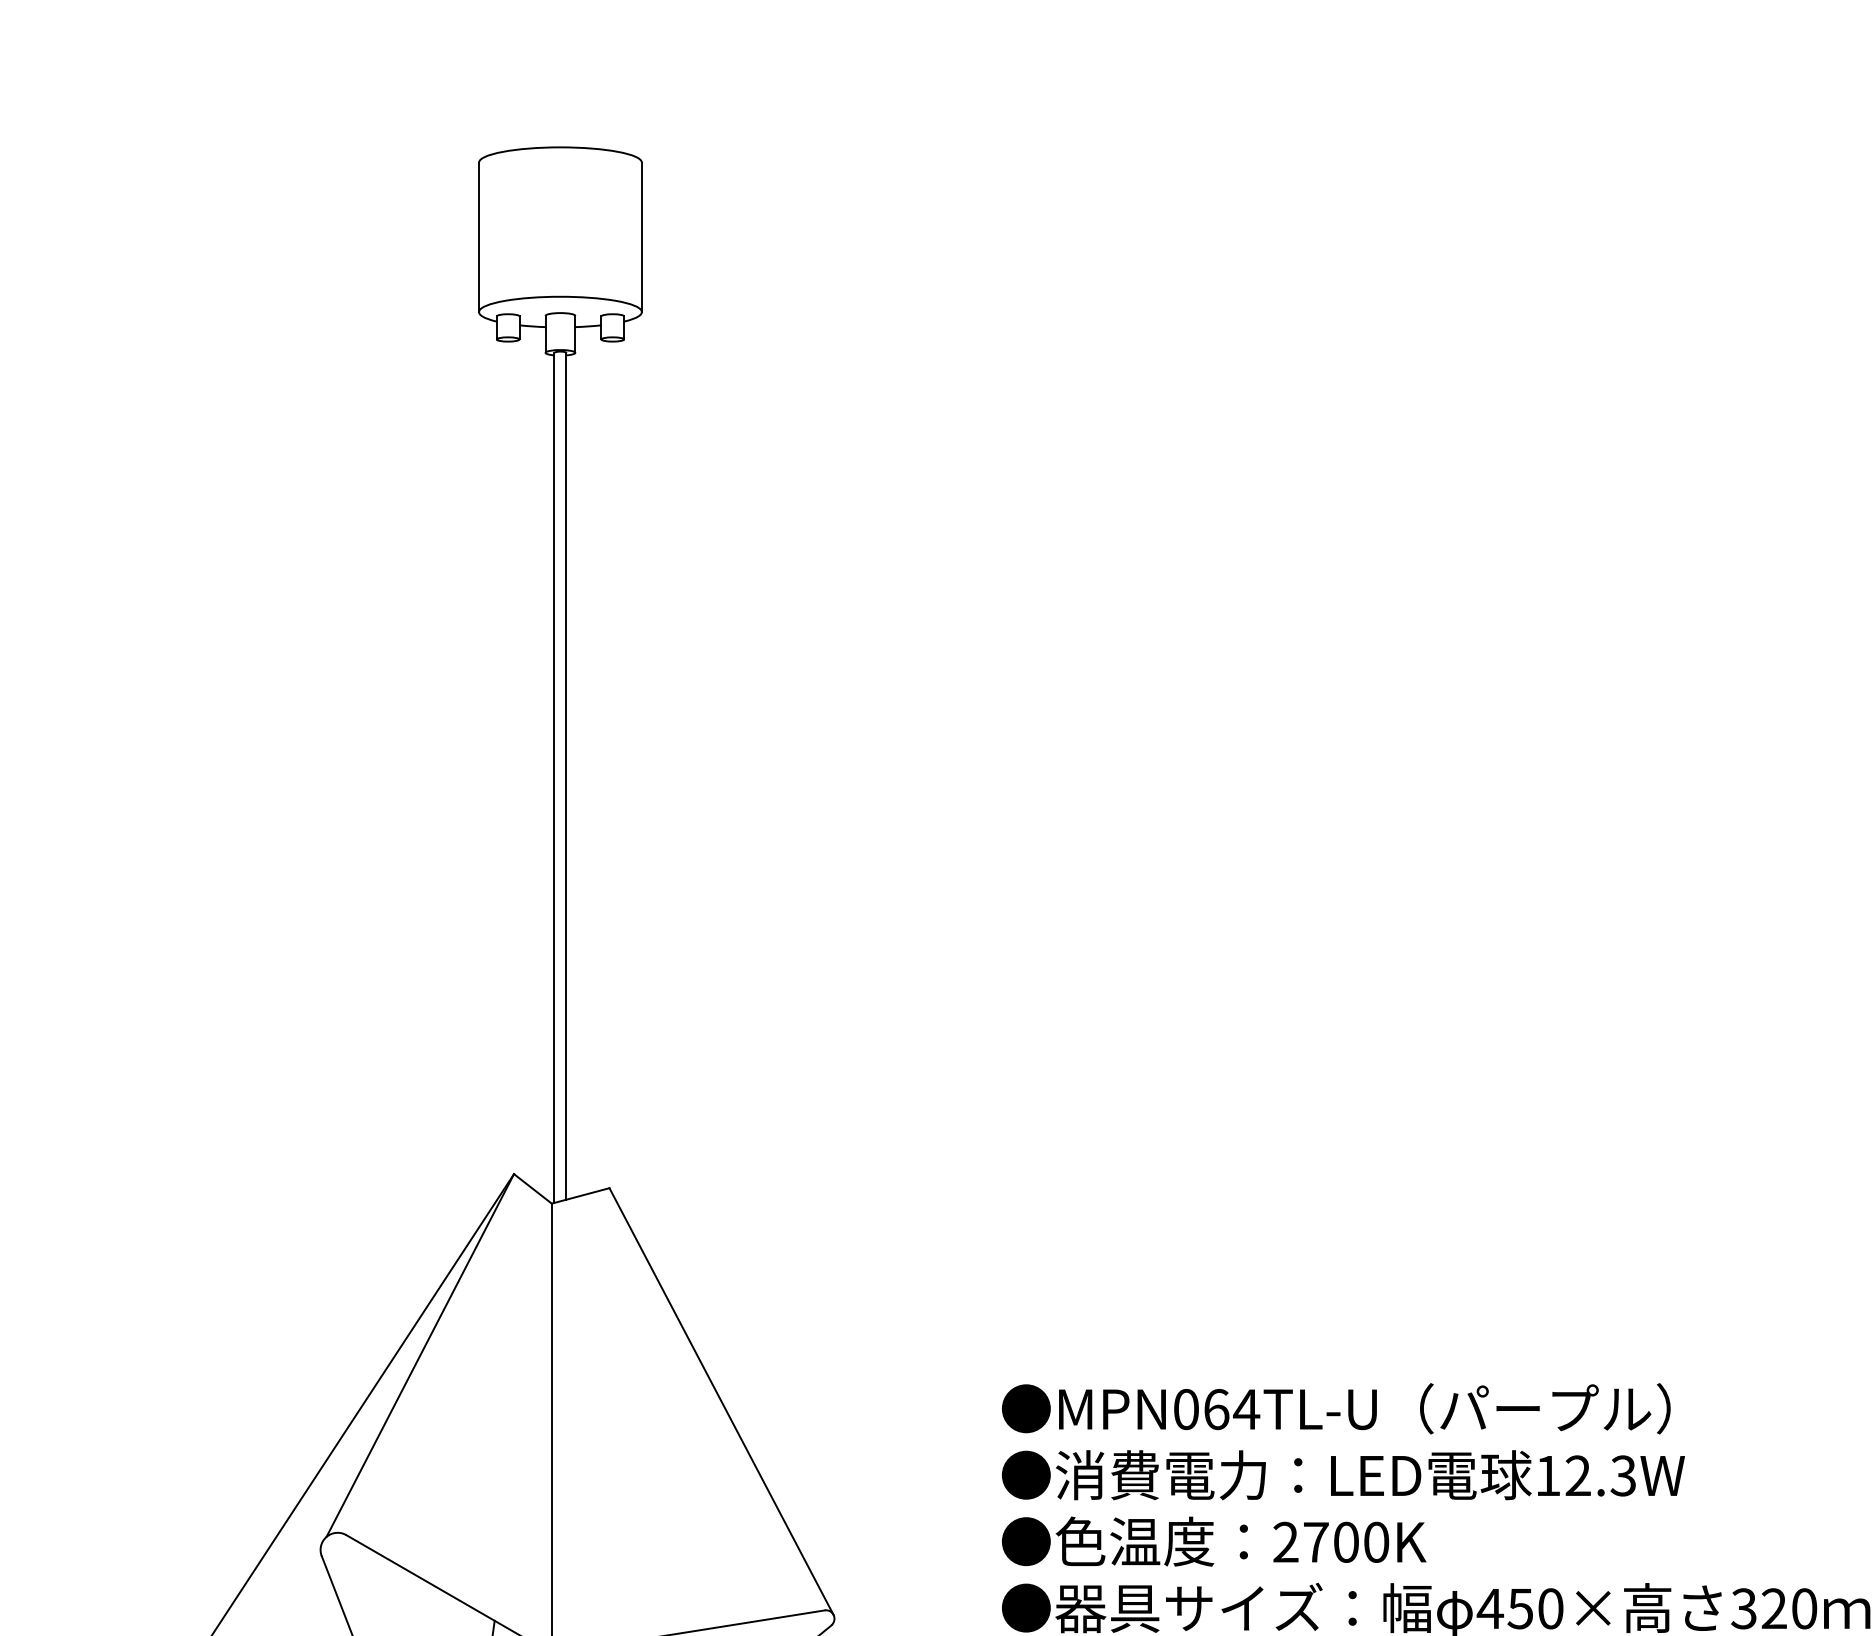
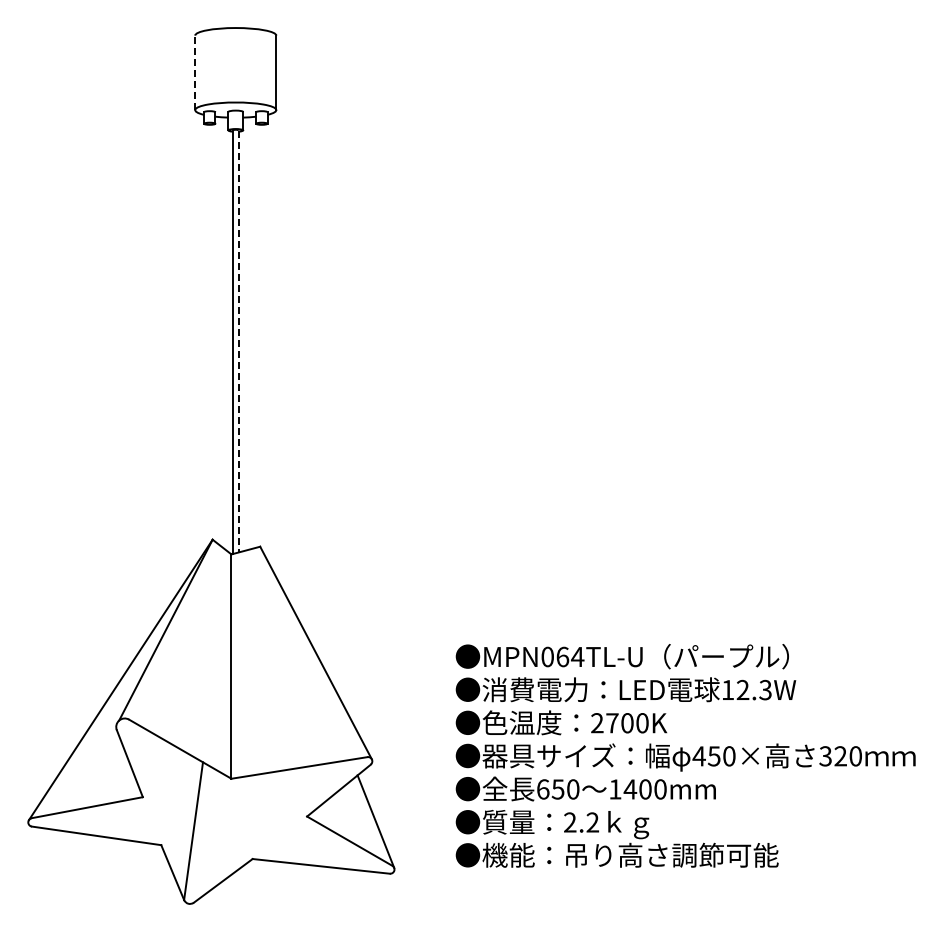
line: (479, 236) -> (195, 72), solid -> dashed
line: (565, 776) -> (238, 341), solid -> dashed

